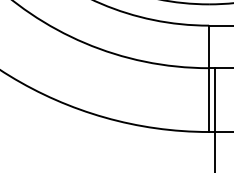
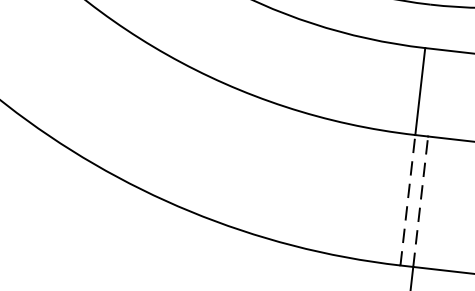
line: (209, 100) -> (408, 201), solid -> dashed
line: (215, 100) -> (420, 202), solid -> dashed

